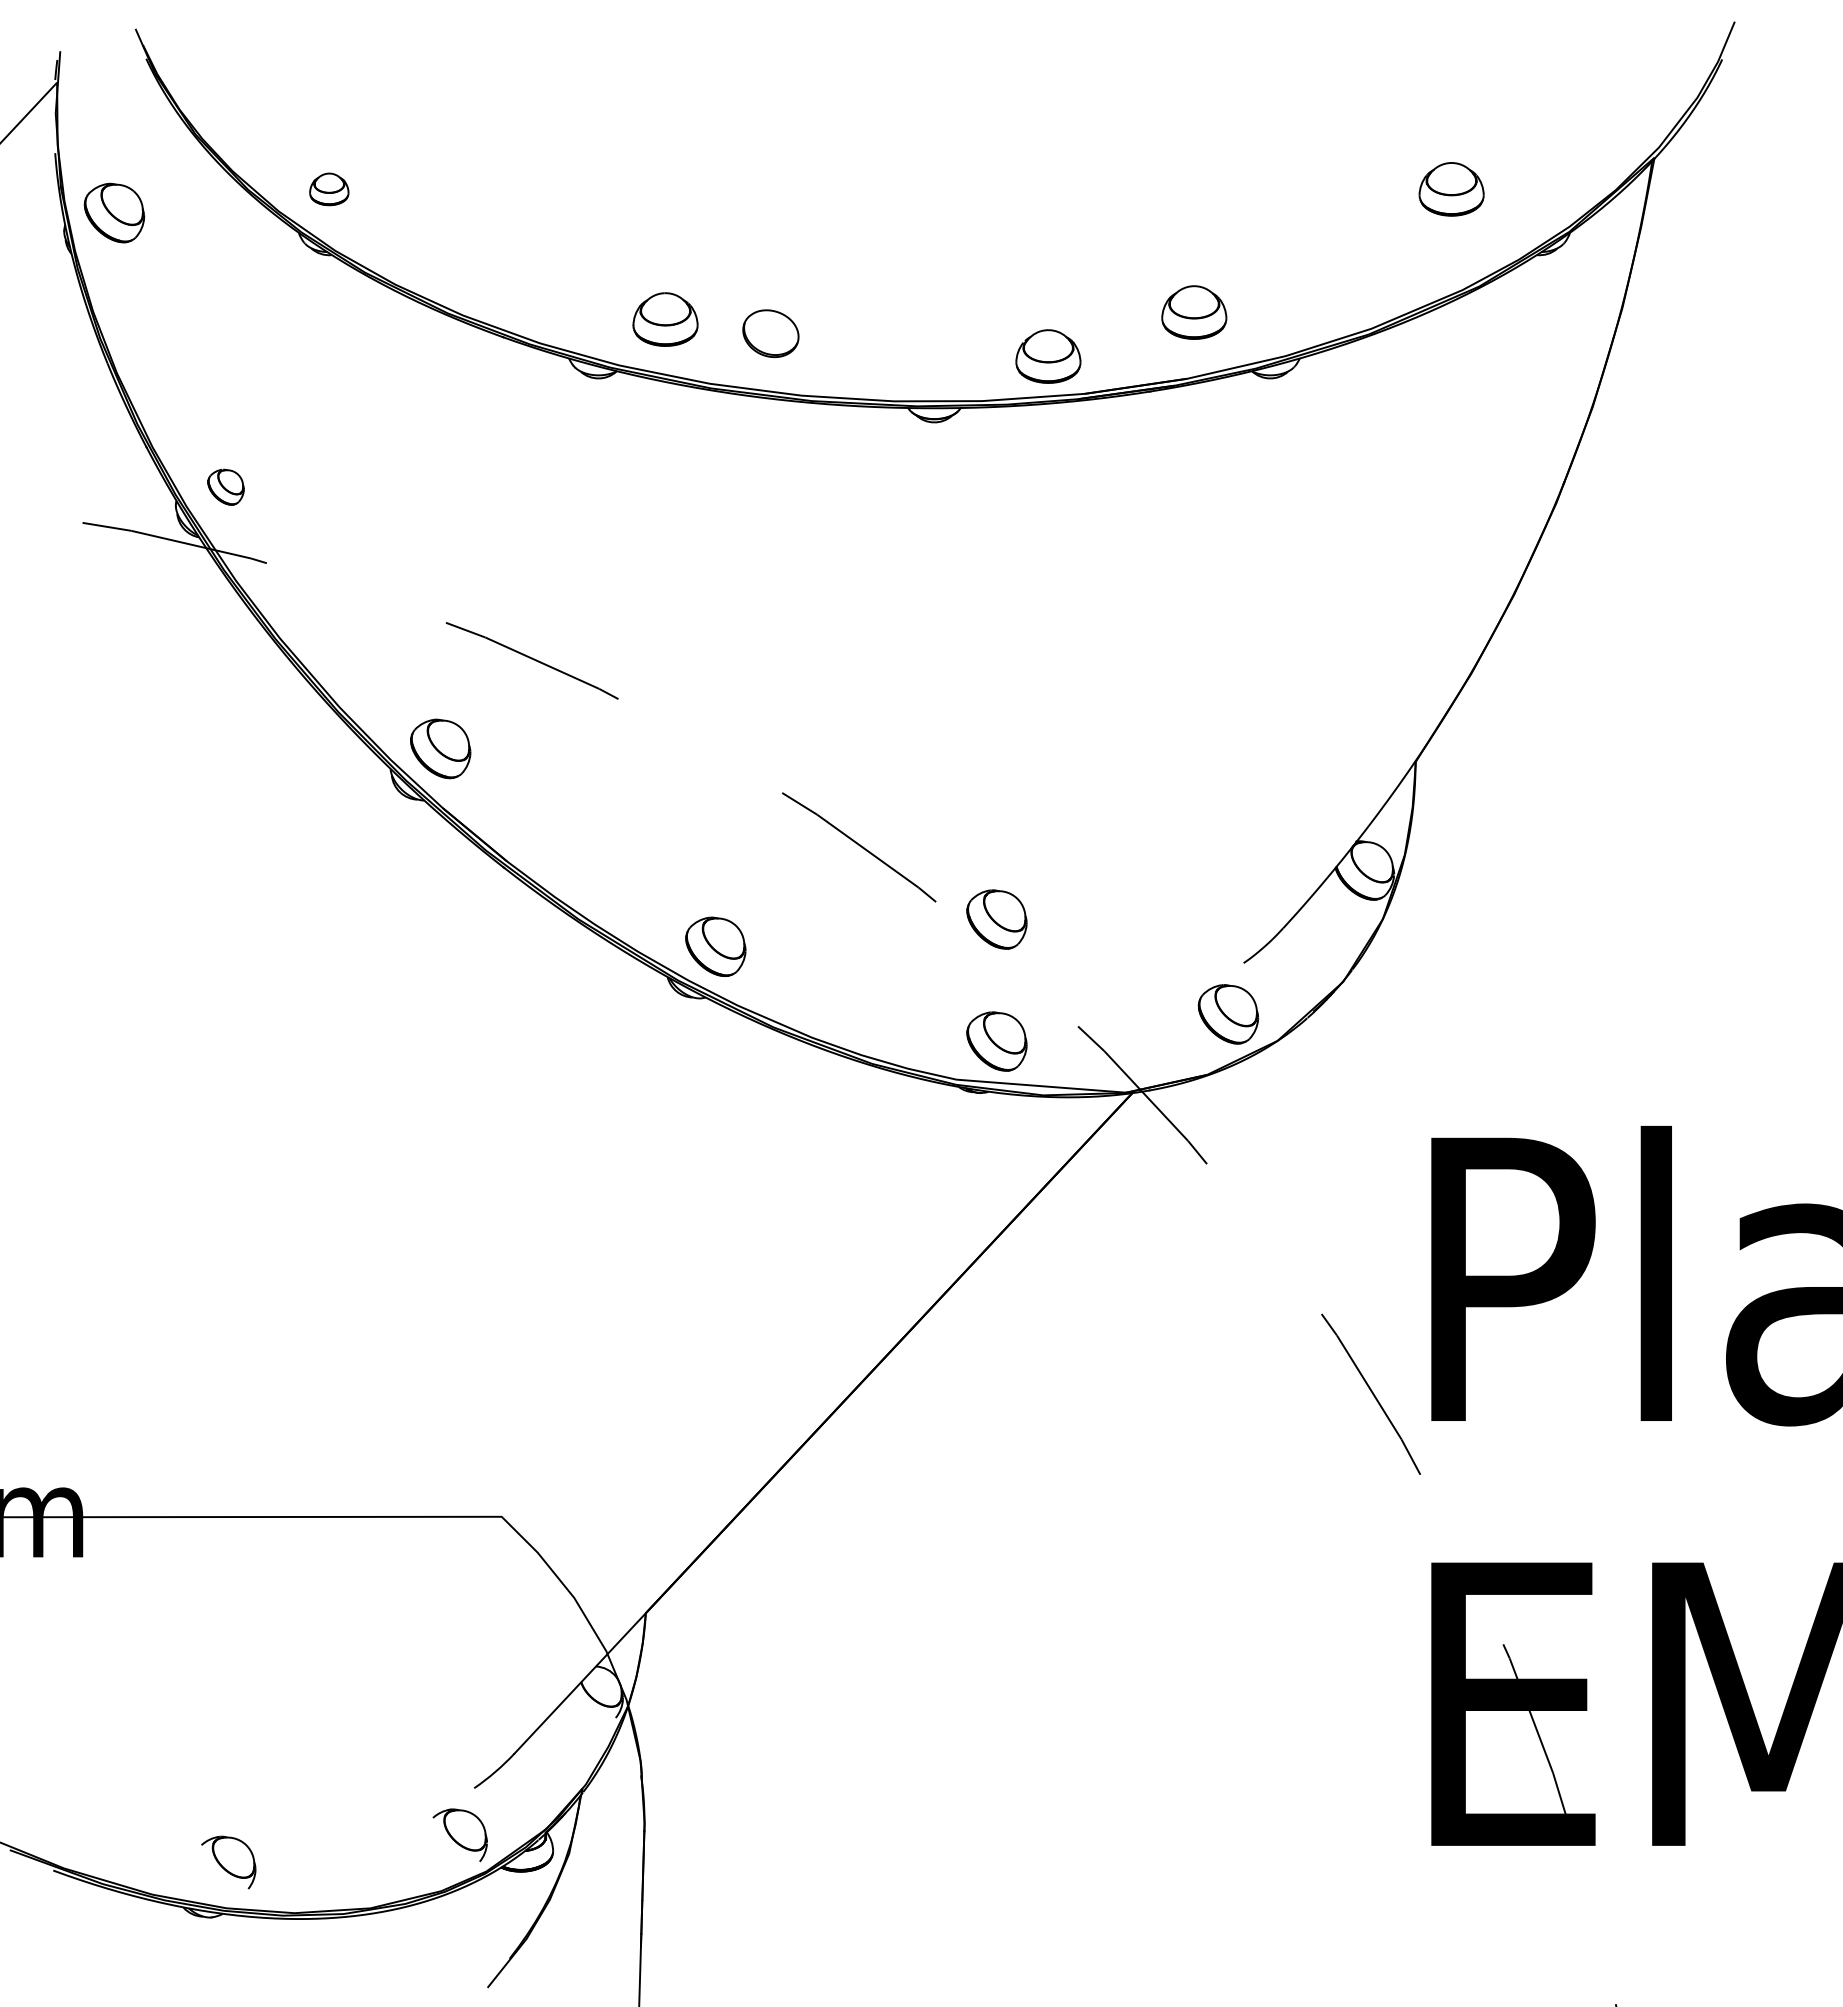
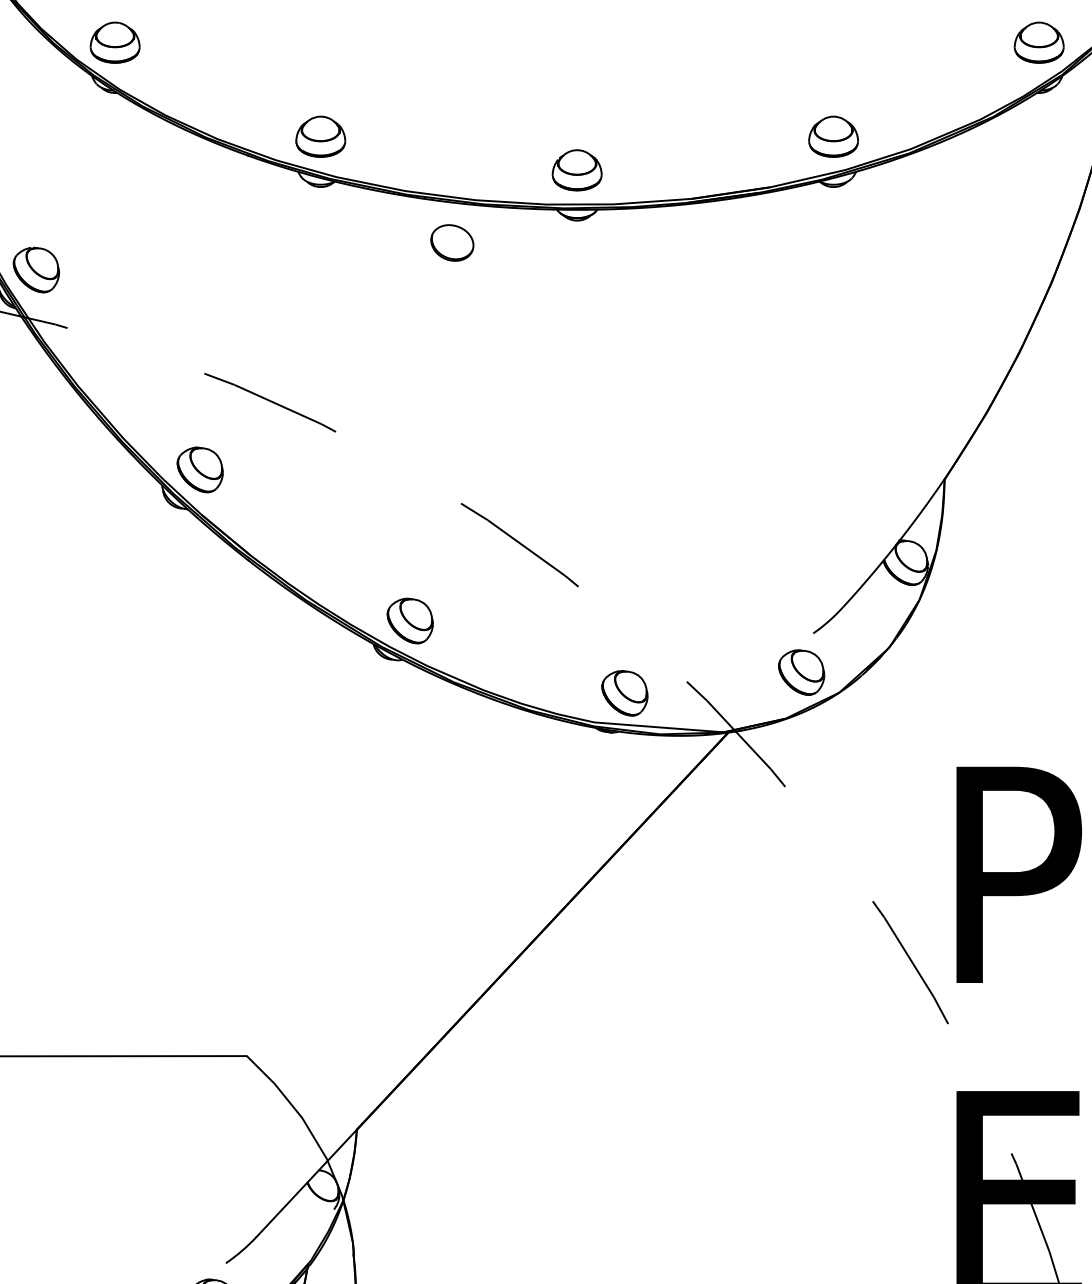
part: (329, 189) -> (115, 42), size x1.67
part: (1451, 189) -> (1039, 42), moved
part: (1194, 312) -> (833, 136), moved
part: (665, 319) -> (320, 136), moved
part: (770, 333) -> (452, 242), moved
part: (1048, 356) -> (577, 170), moved
part: (225, 487) -> (36, 270), size x1.67
part: (996, 919) -> (624, 600), removed

